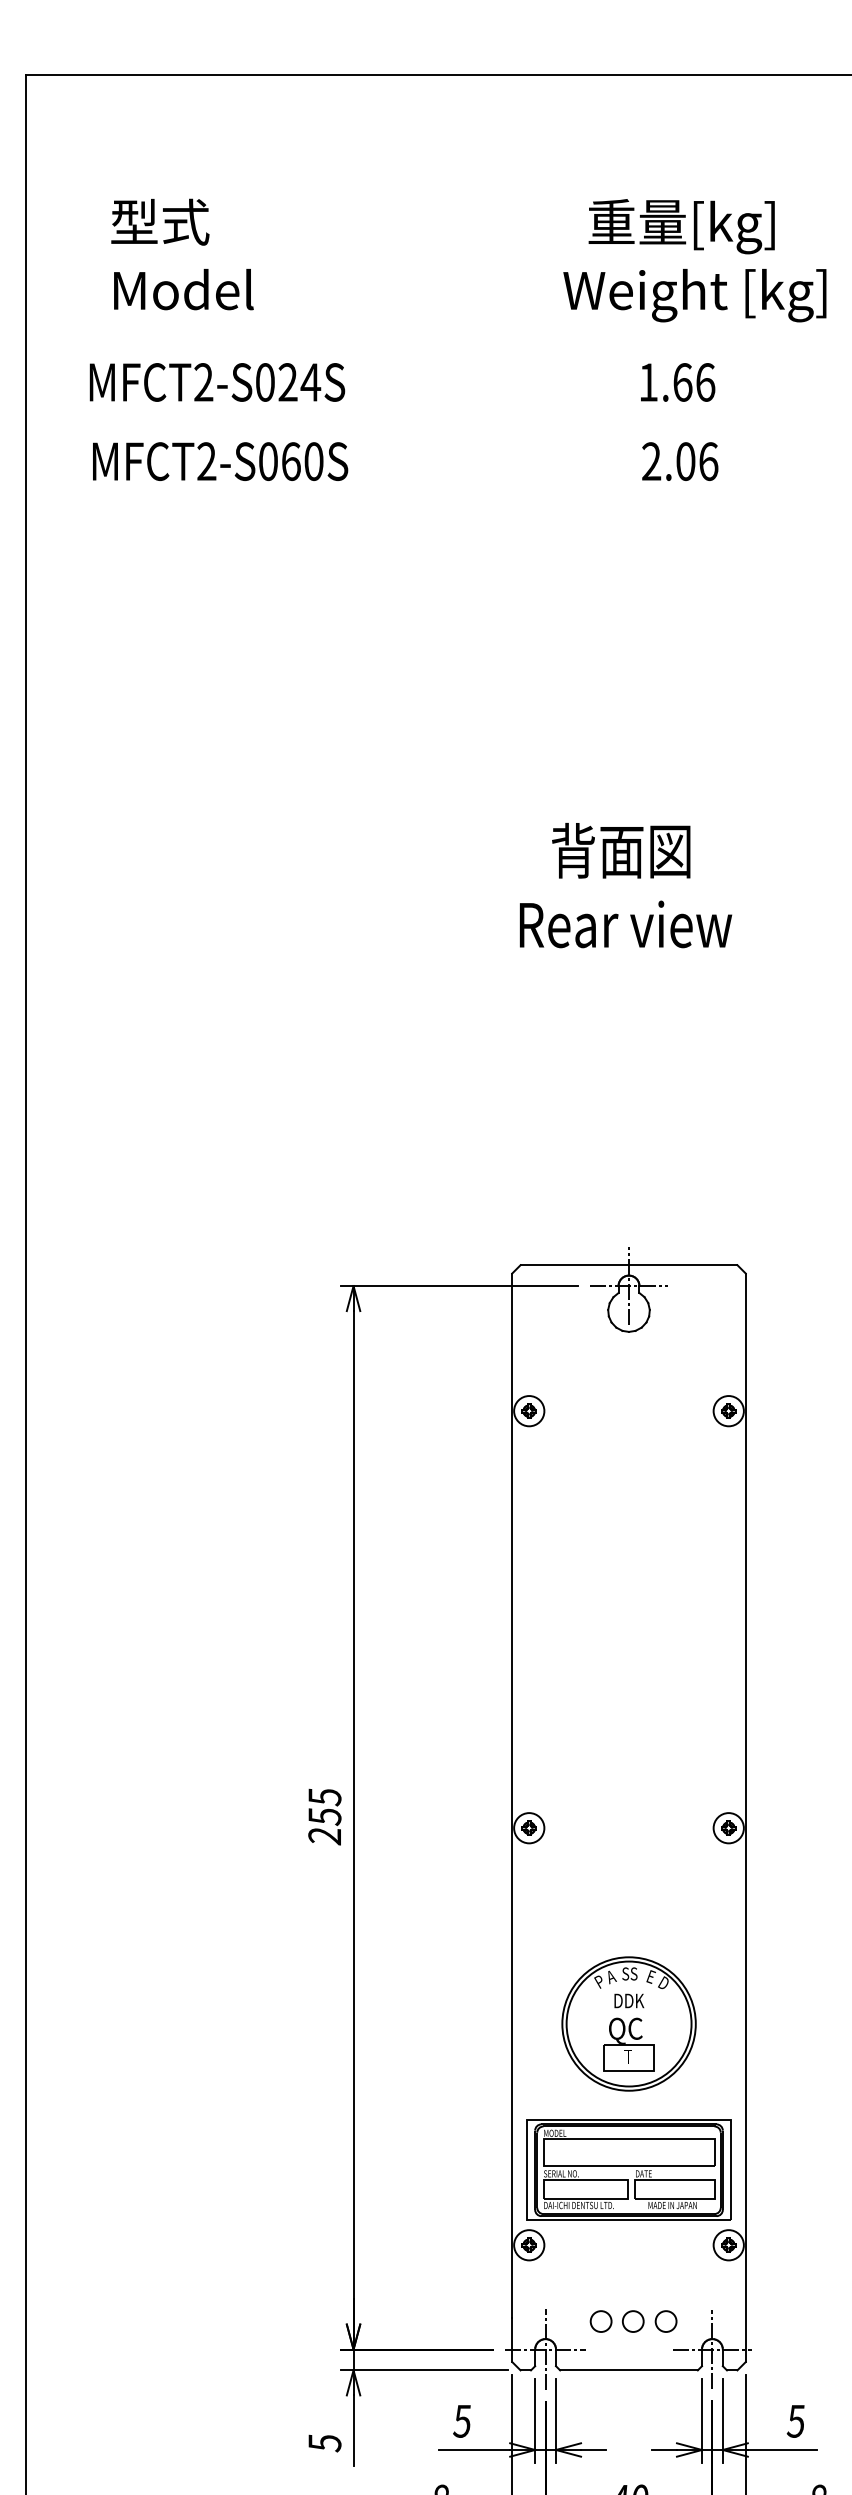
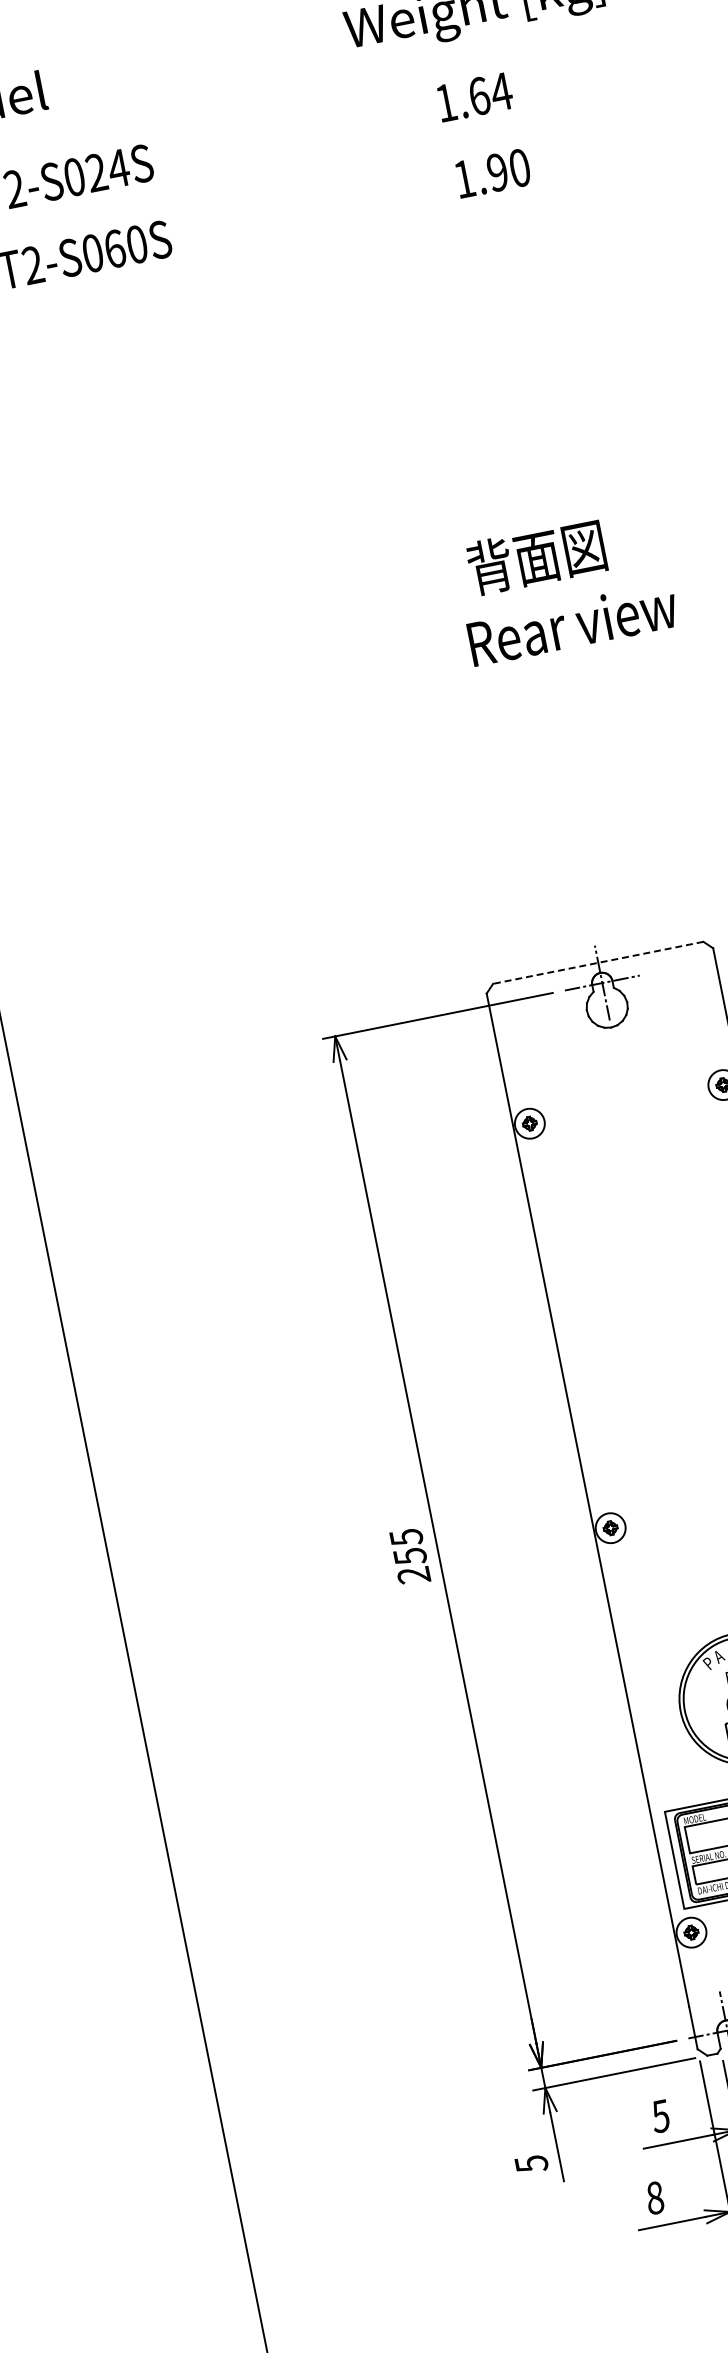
text: (705, 382) -> (501, 91), 1.66 -> 1.64
text: (680, 461) -> (492, 173), 2.06 -> 1.90
text: (621, 850) -> (536, 556), moved
text: (626, 924) -> (573, 624), moved
line: (628, 1265) -> (597, 963), solid -> dashed

